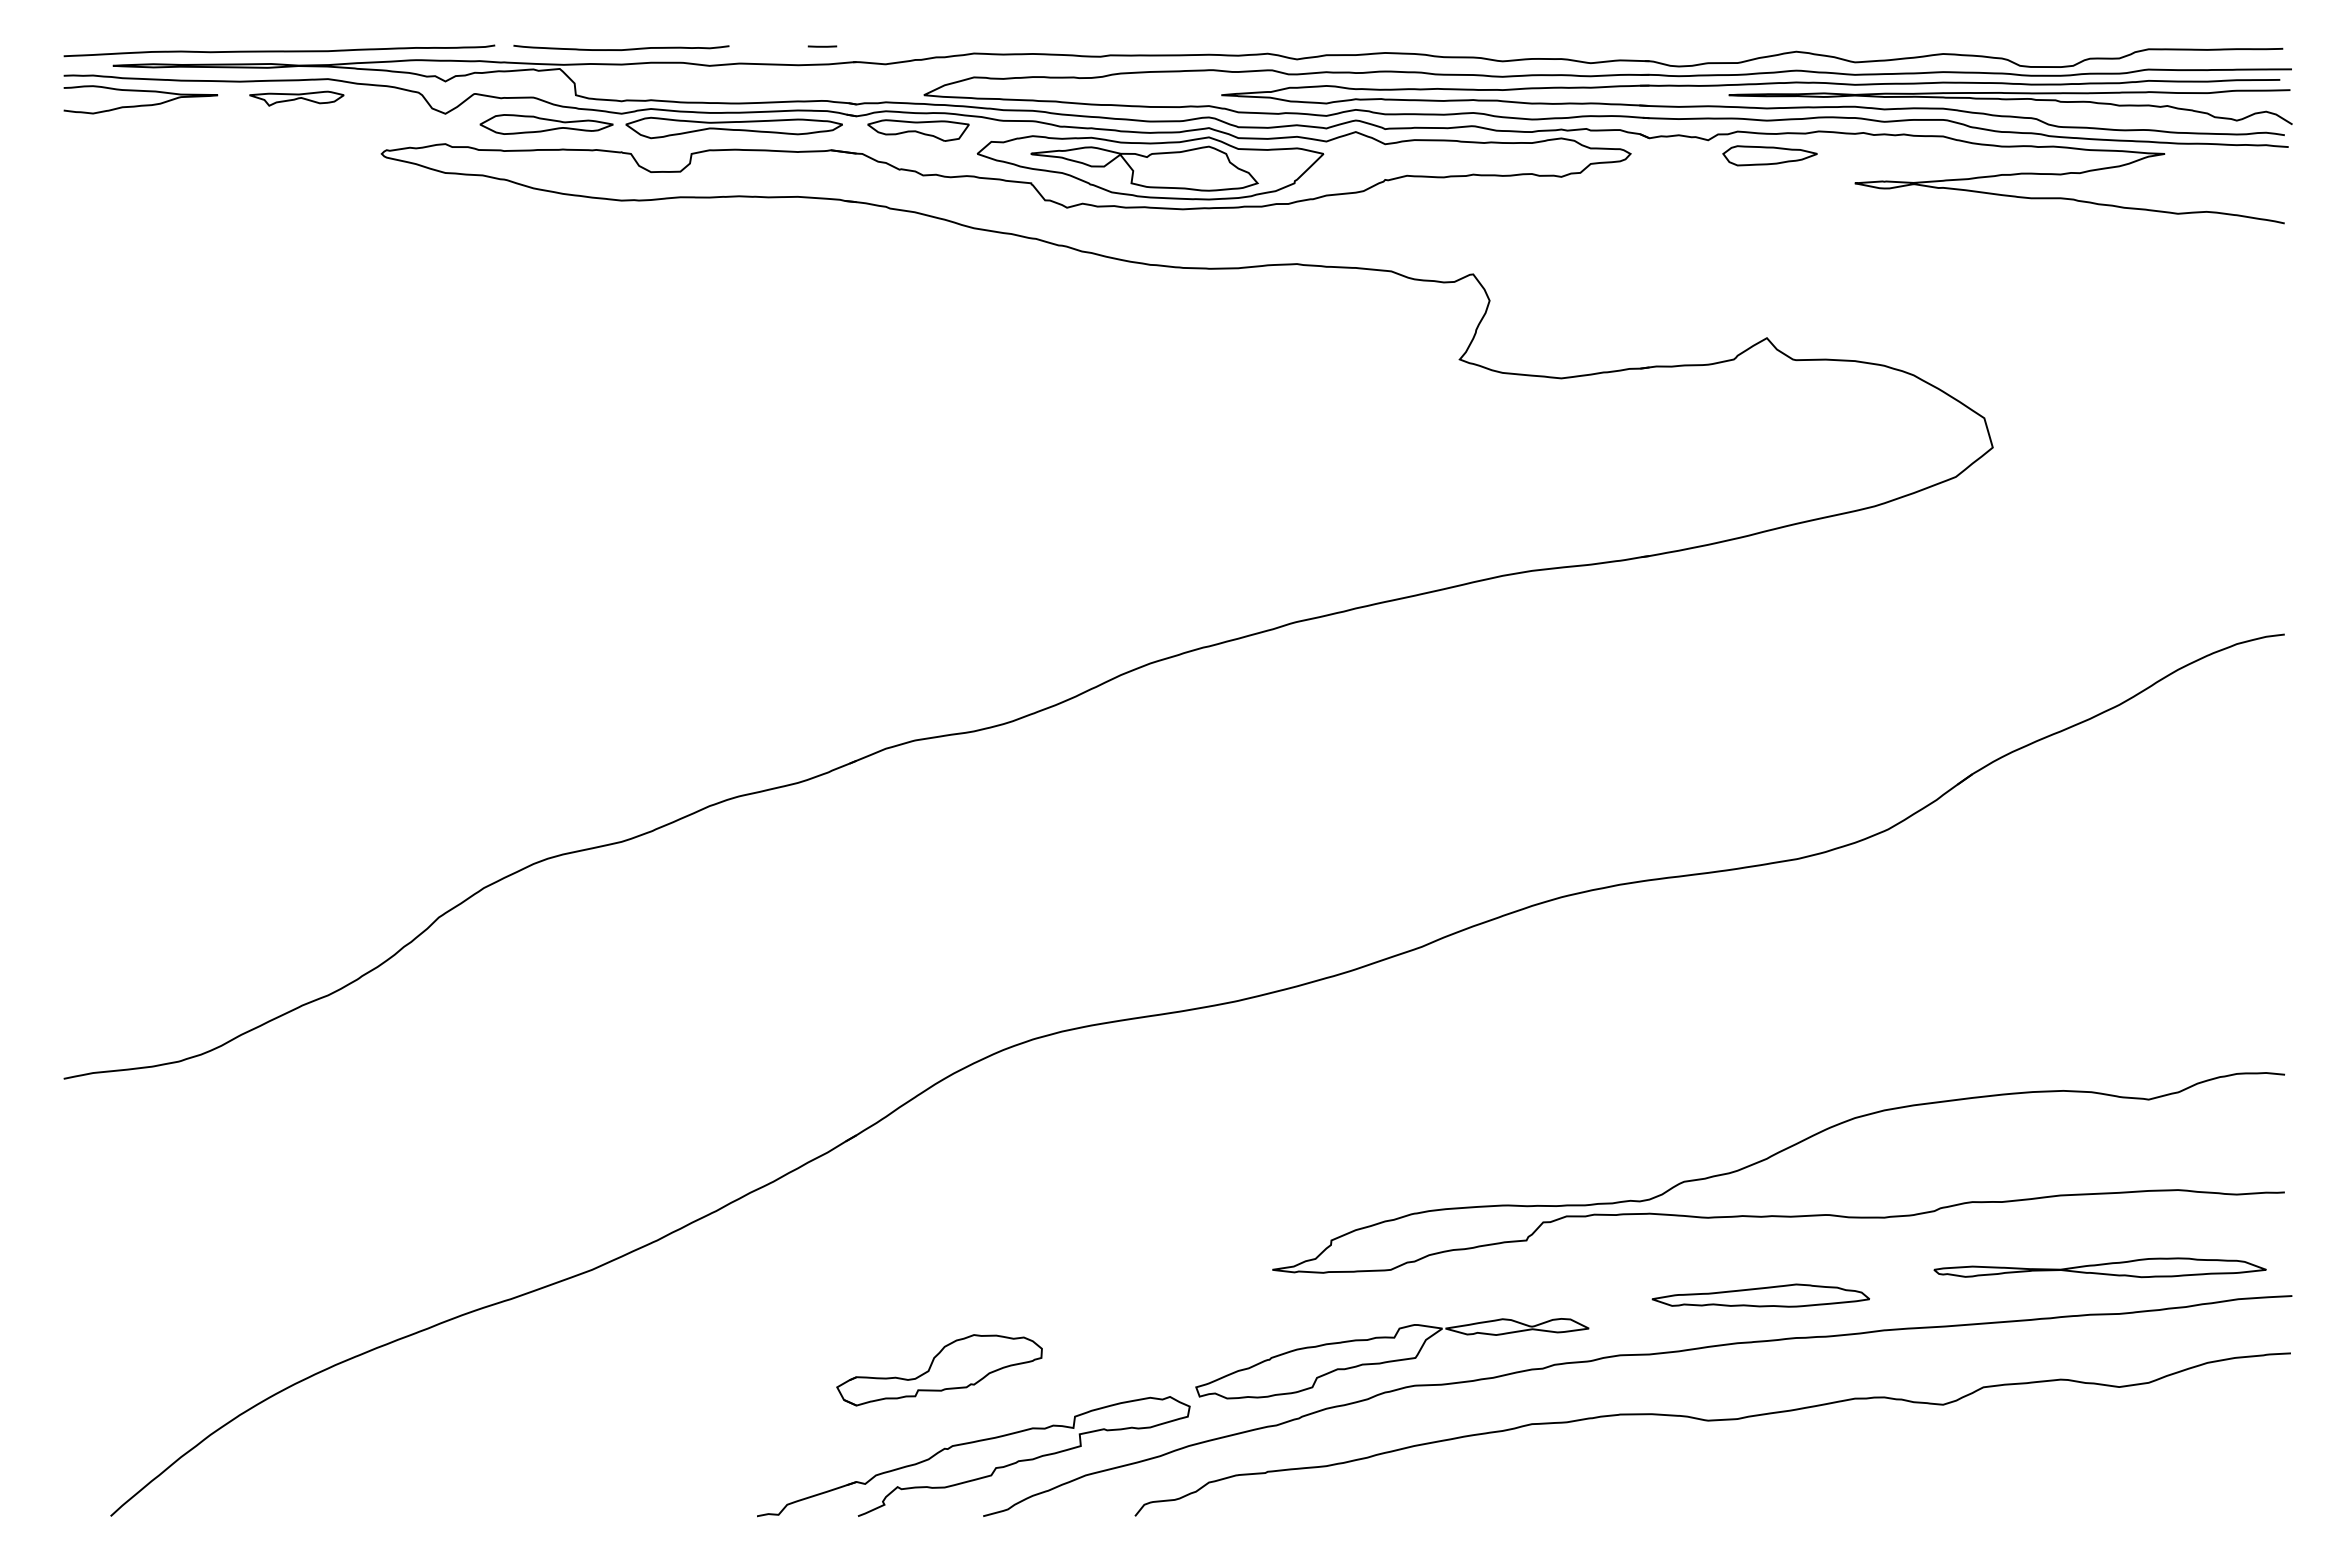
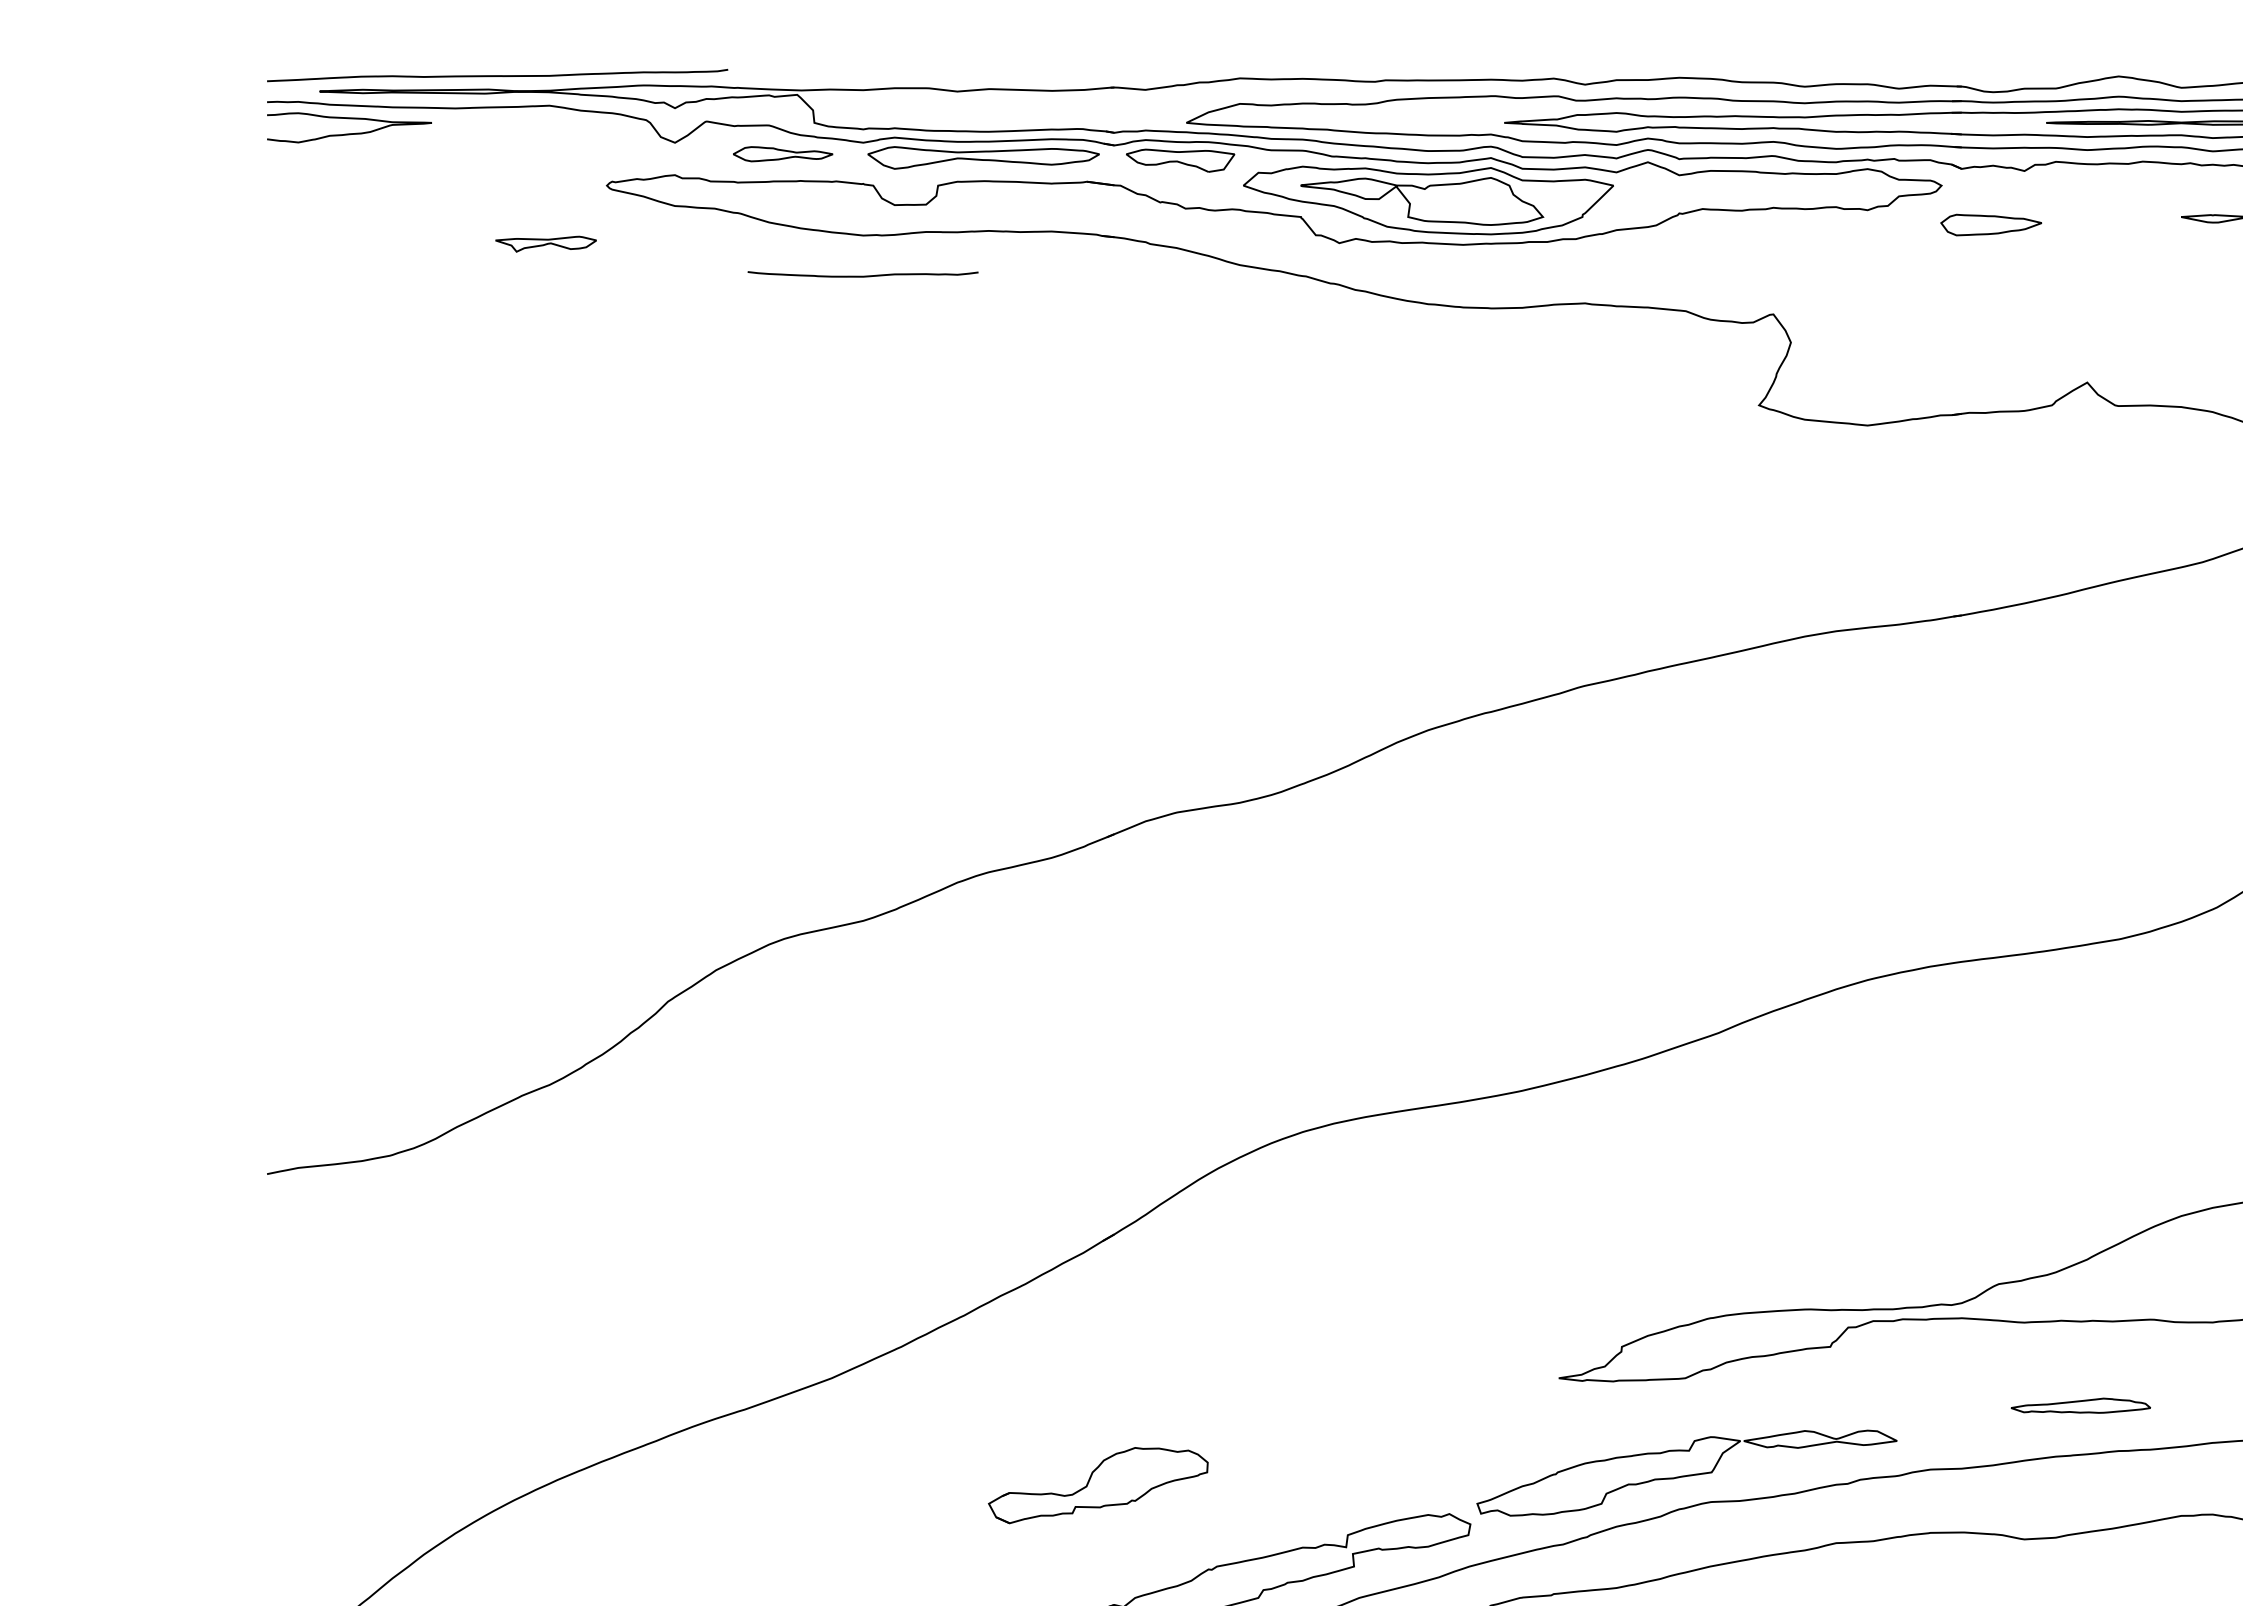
line: (822, 46) -> (1077, 70), removed
curve: (621, 49) -> (863, 276), moved
part: (296, 98) -> (545, 243), moved
part: (546, 124) -> (783, 154), size x0.7
part: (1769, 155) -> (1990, 224), moved
part: (1760, 1295) -> (2080, 1405), size x0.6
part: (939, 1370) -> (1098, 1485), moved

